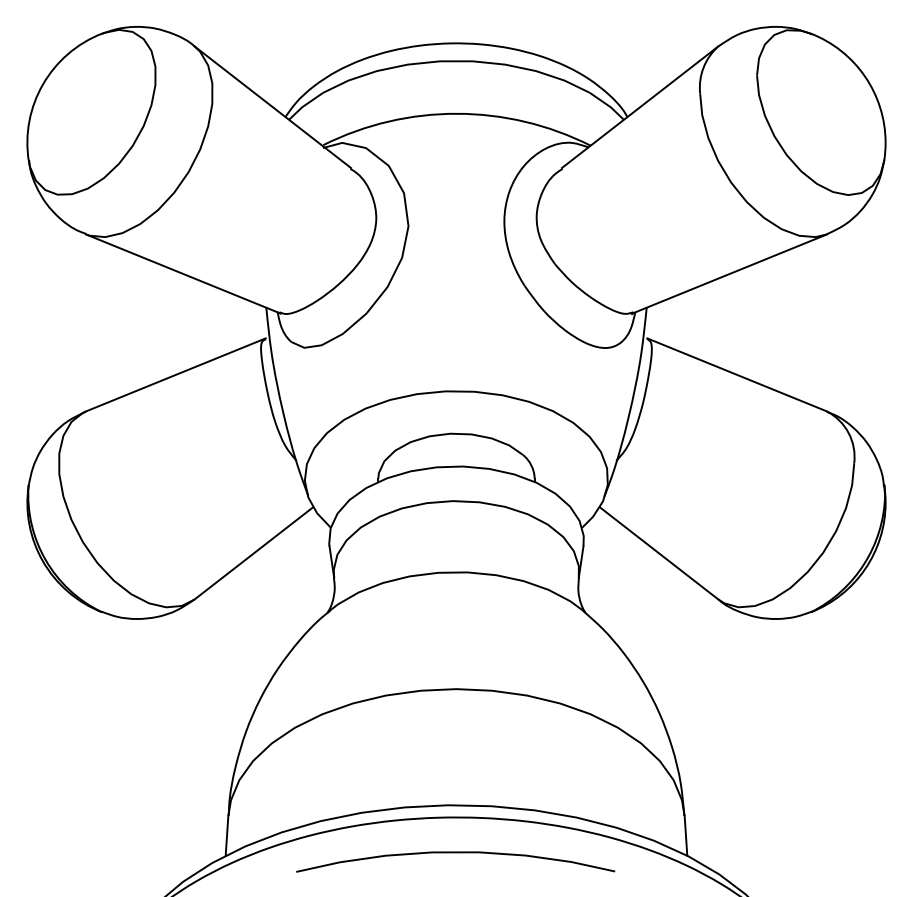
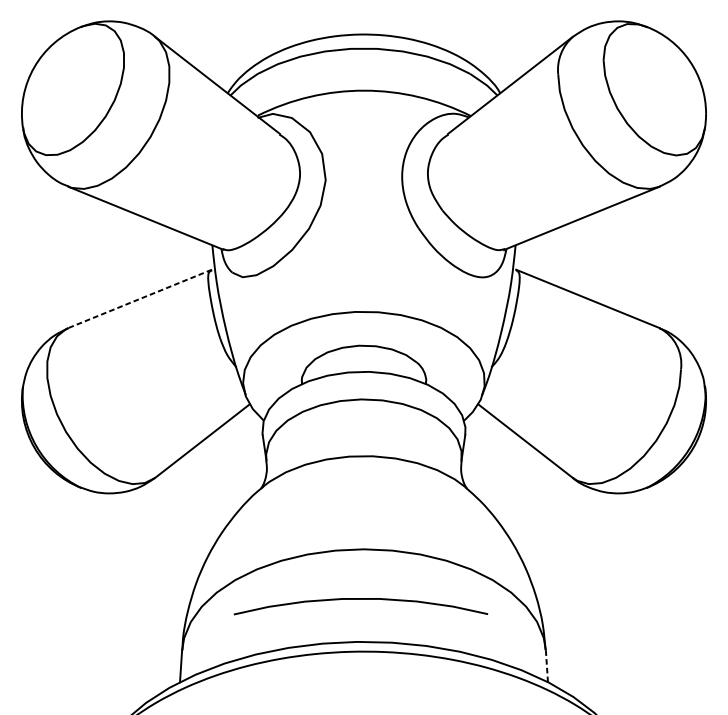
line: (175, 375) -> (139, 299), solid -> dashed
line: (685, 835) -> (546, 666), solid -> dashed
curve: (455, 853) -> (360, 599), moved

